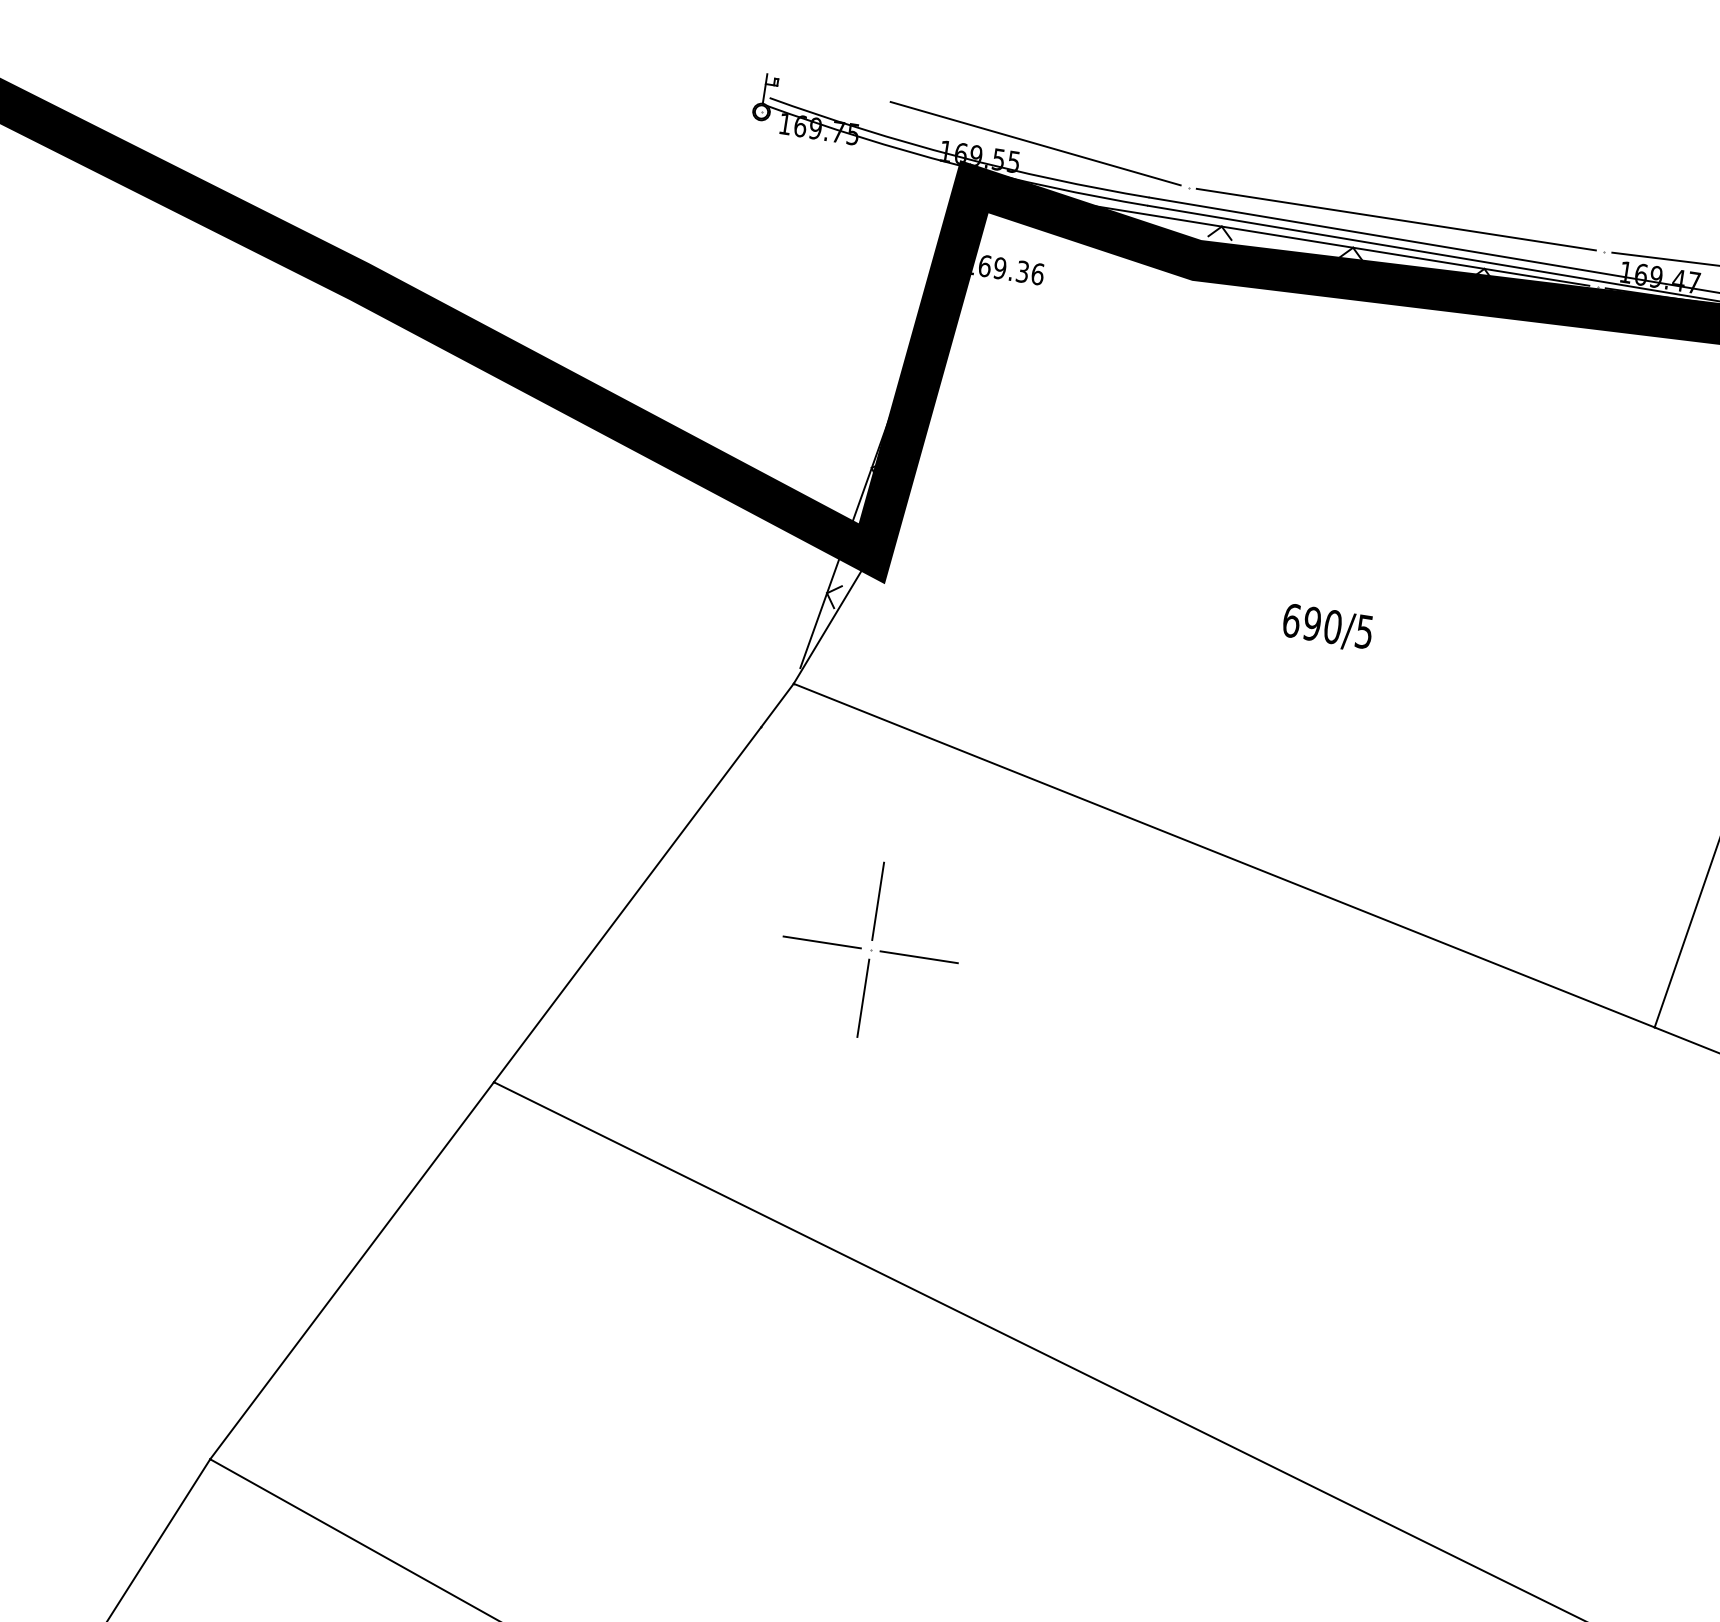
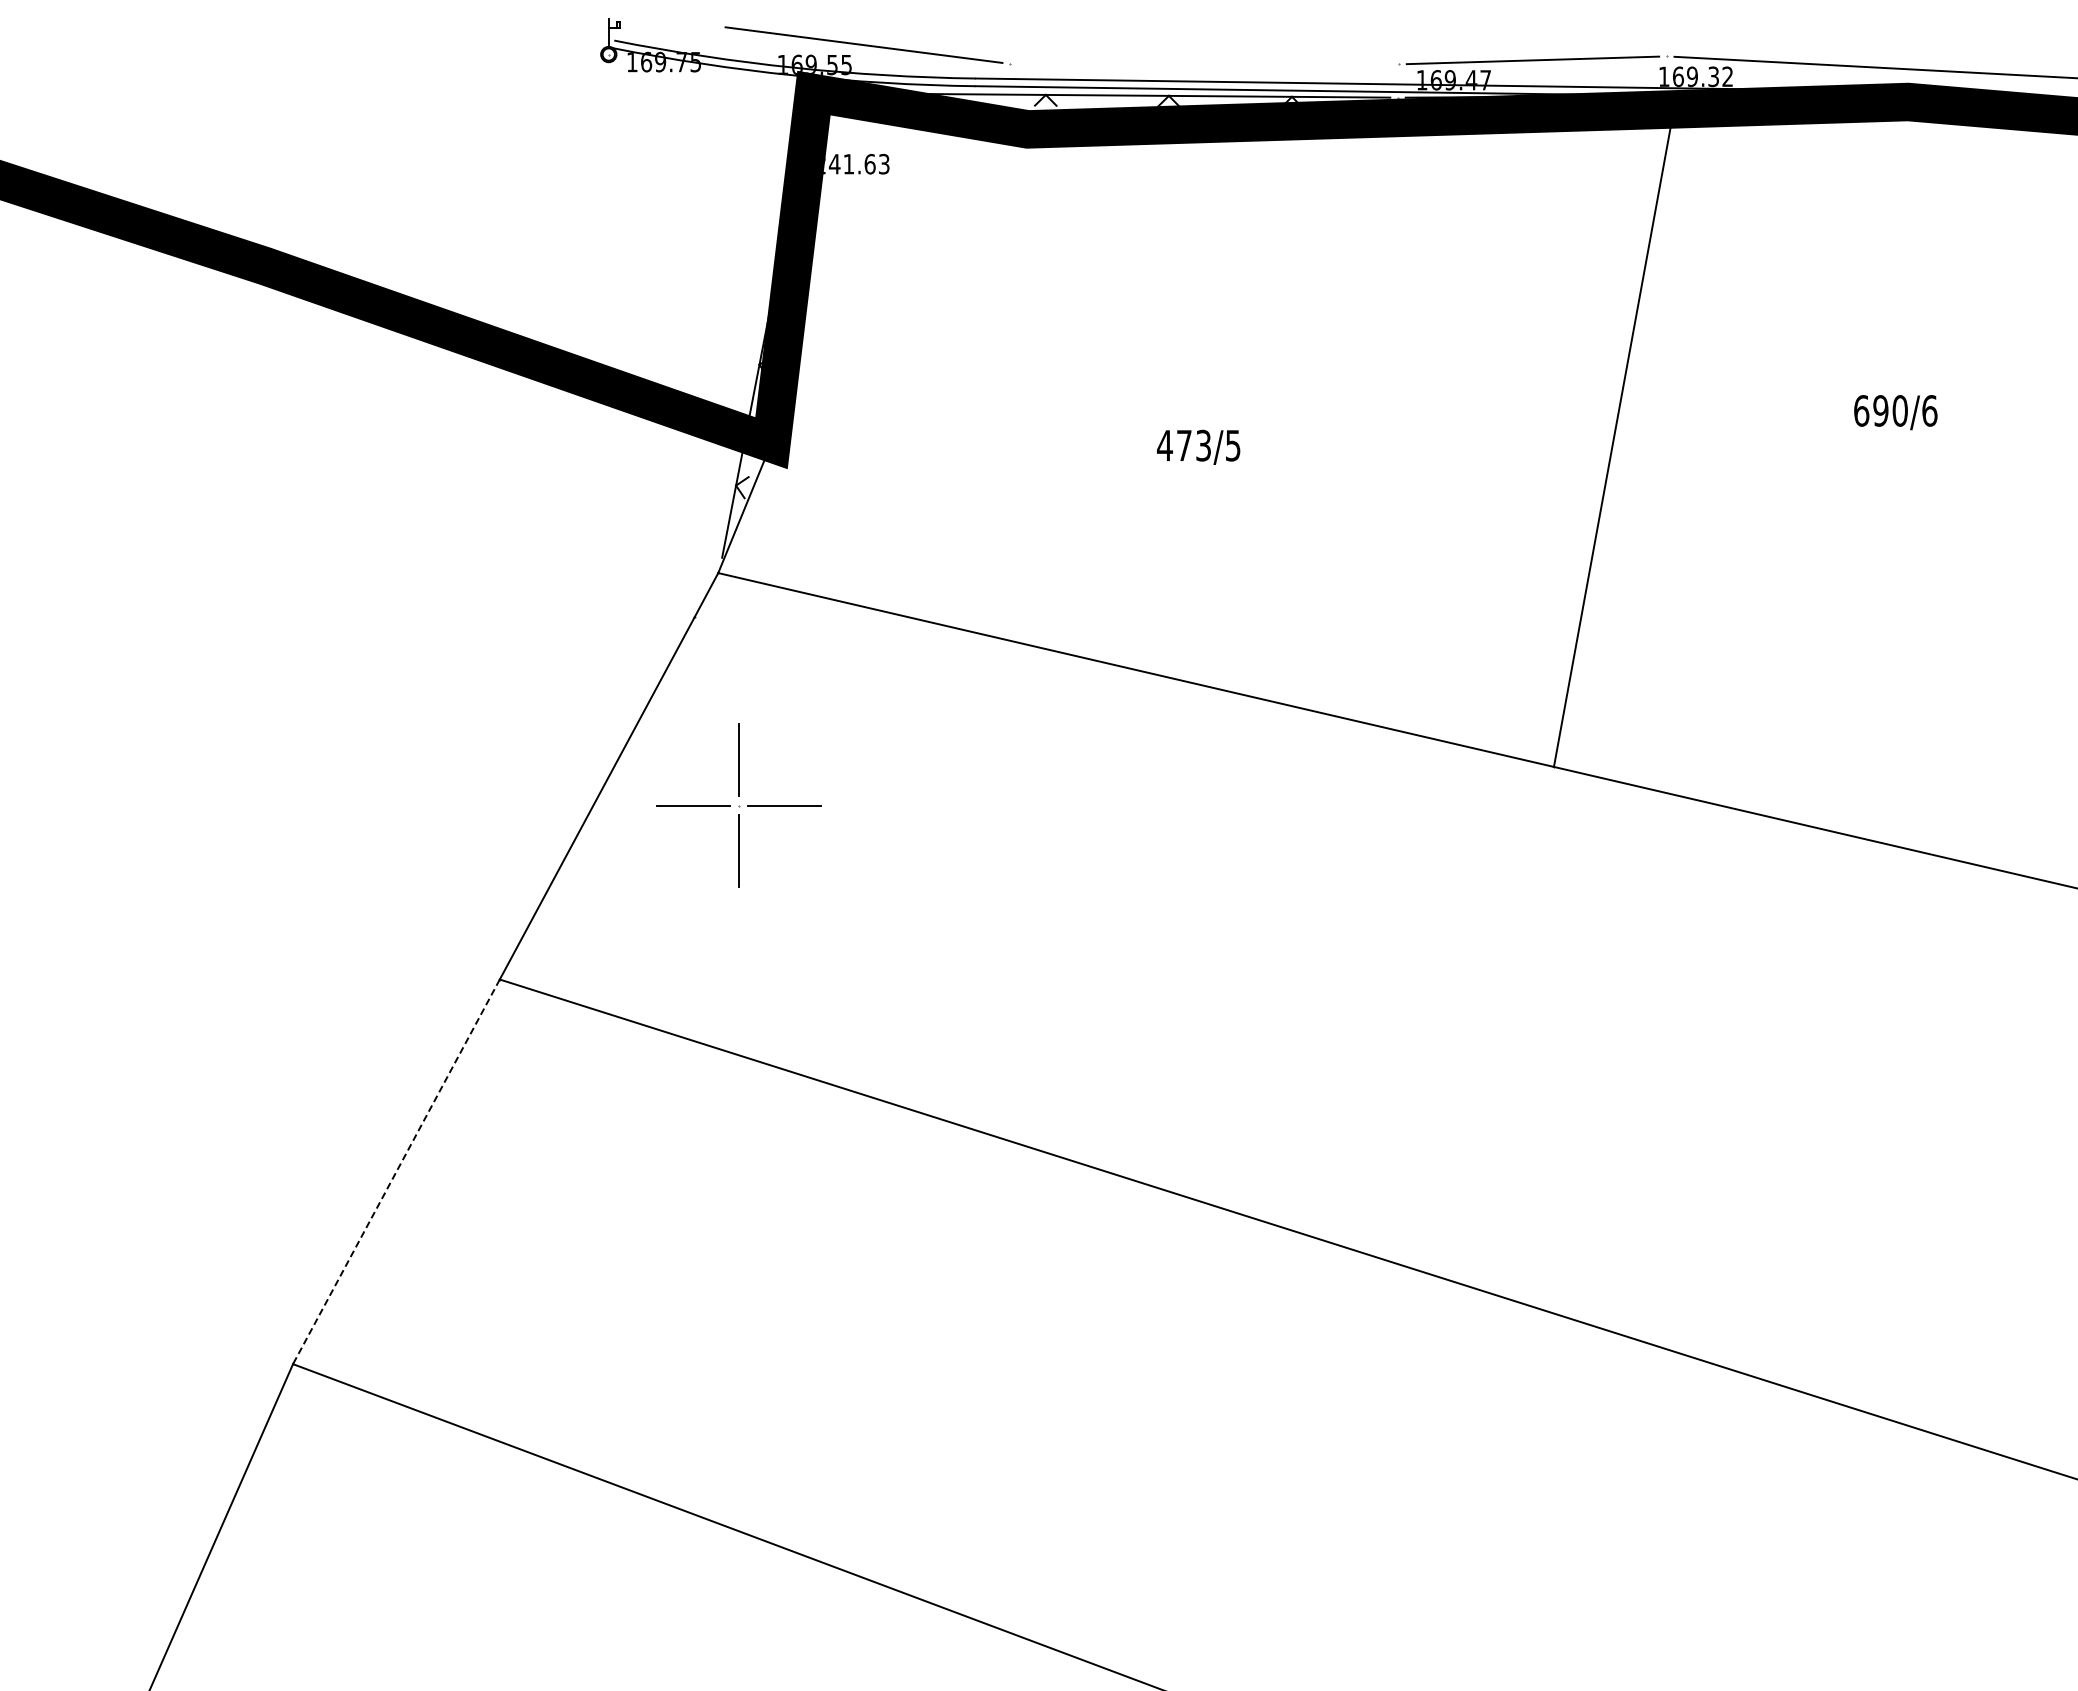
line: (1396, 218) -> (1204, 63), removed
text: (1009, 269) -> (857, 163), 169.36 -> 241.63
text: (1312, 623) -> (1184, 445), 690/5 -> 473/5
part: (870, 949) -> (738, 805), moved
line: (352, 1271) -> (396, 1172), solid -> dashed

